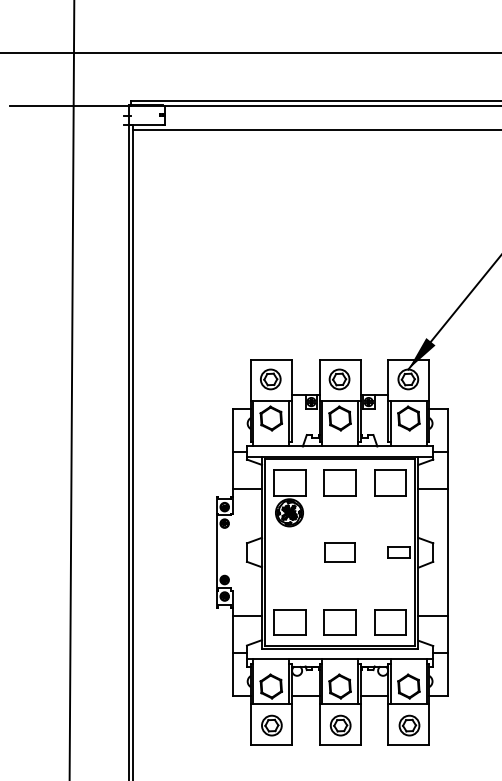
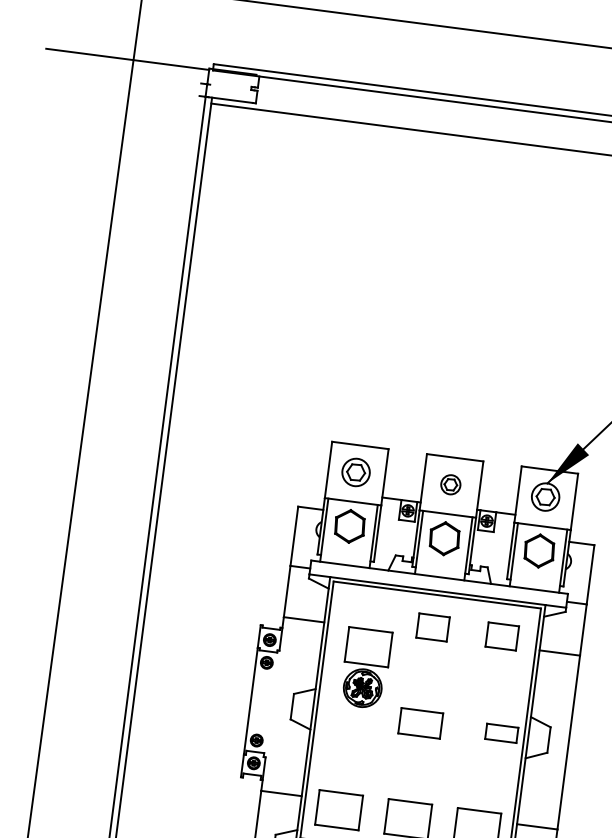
part: (339, 379) -> (450, 484), size x0.7
part: (339, 482) -> (432, 626), size x0.7
part: (390, 482) -> (502, 635), size x0.7
part: (289, 498) -> (365, 668), moved

